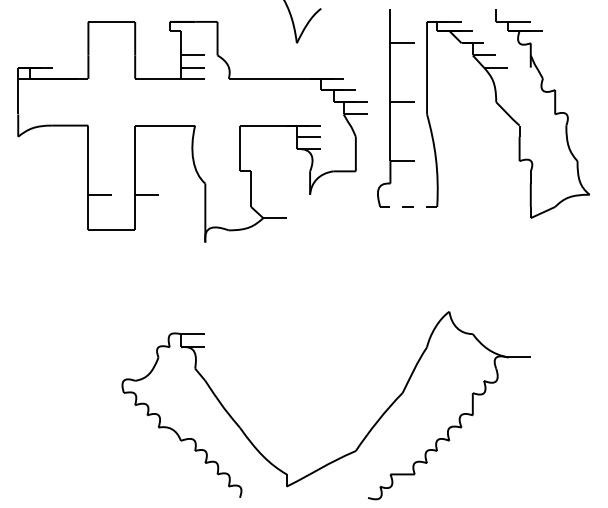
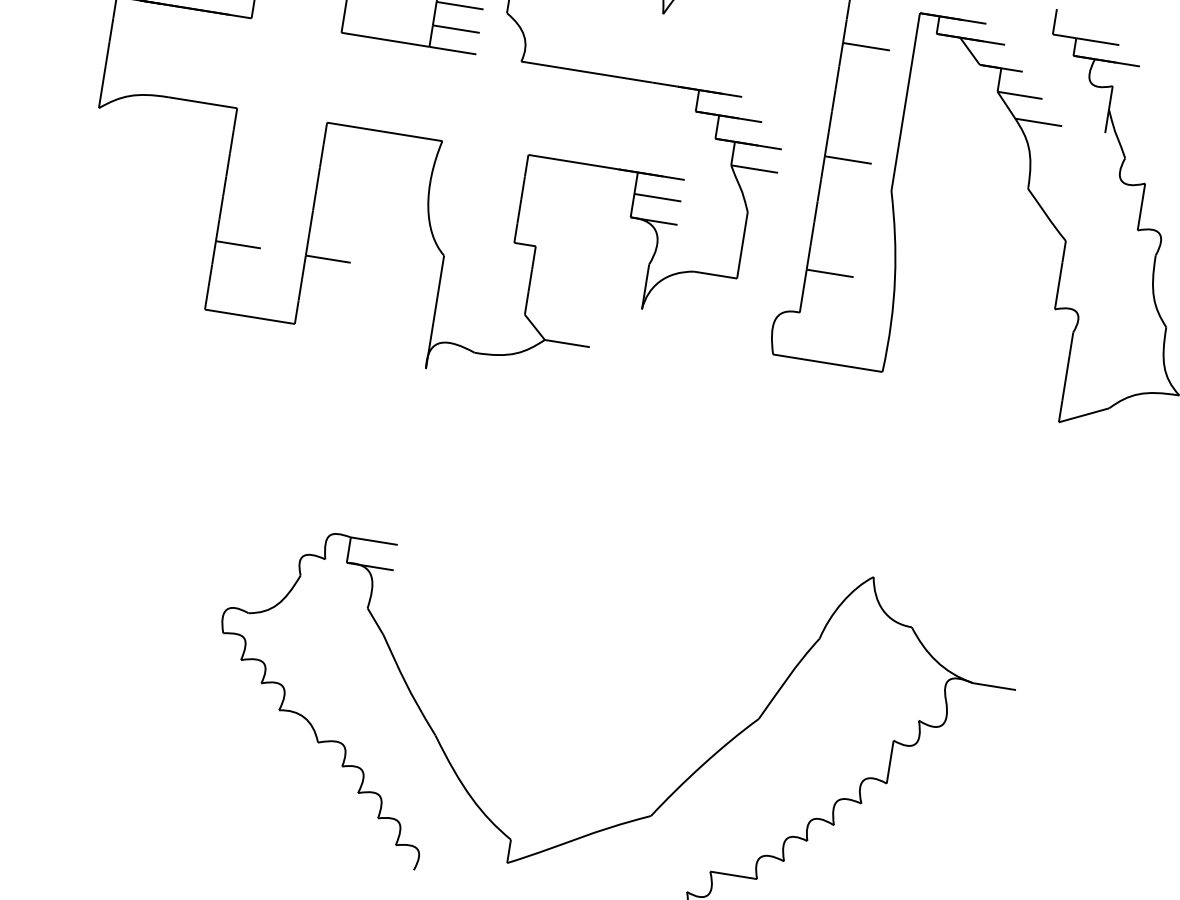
line: (408, 206) -> (827, 362), dashed -> solid

